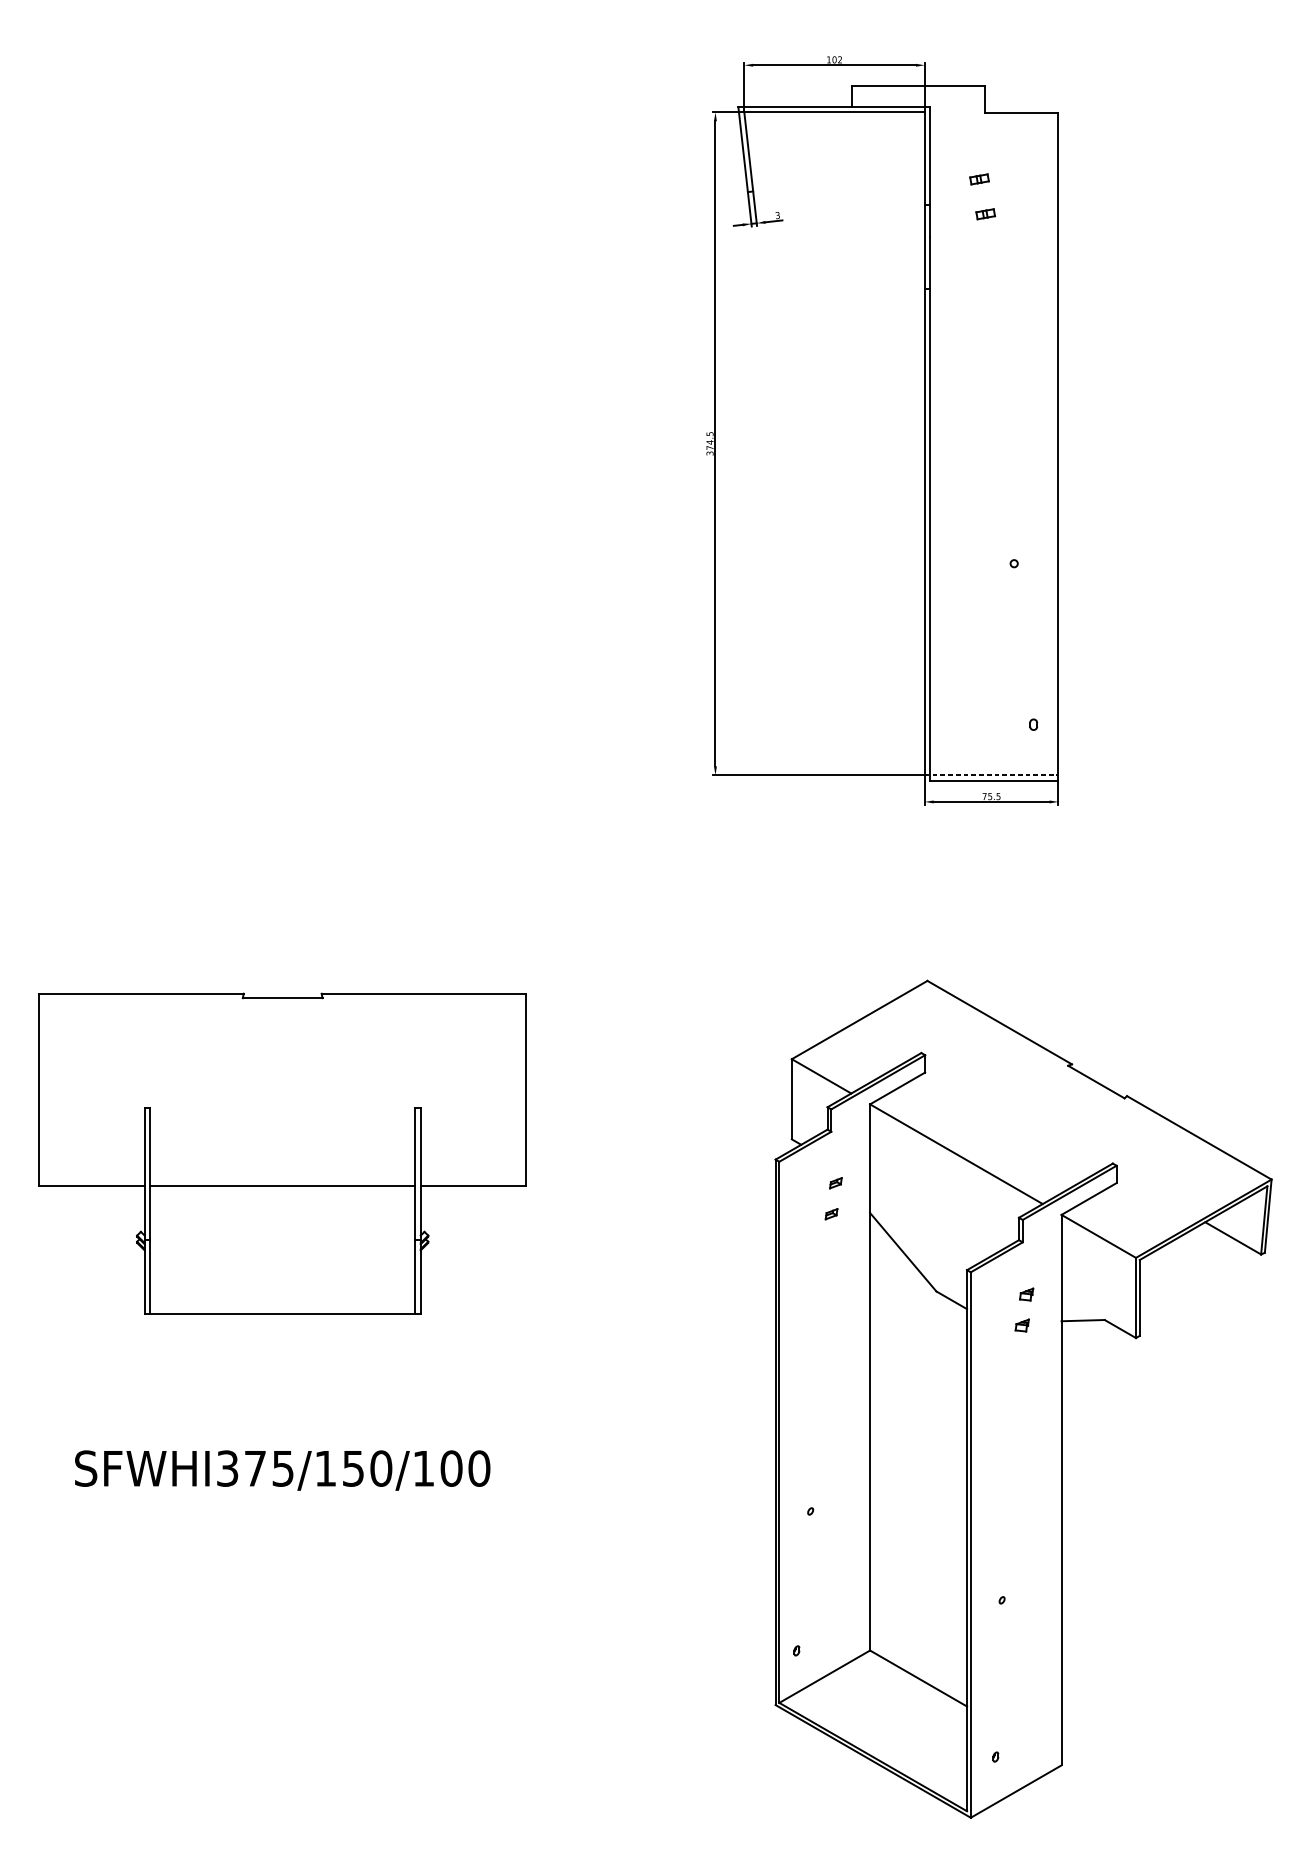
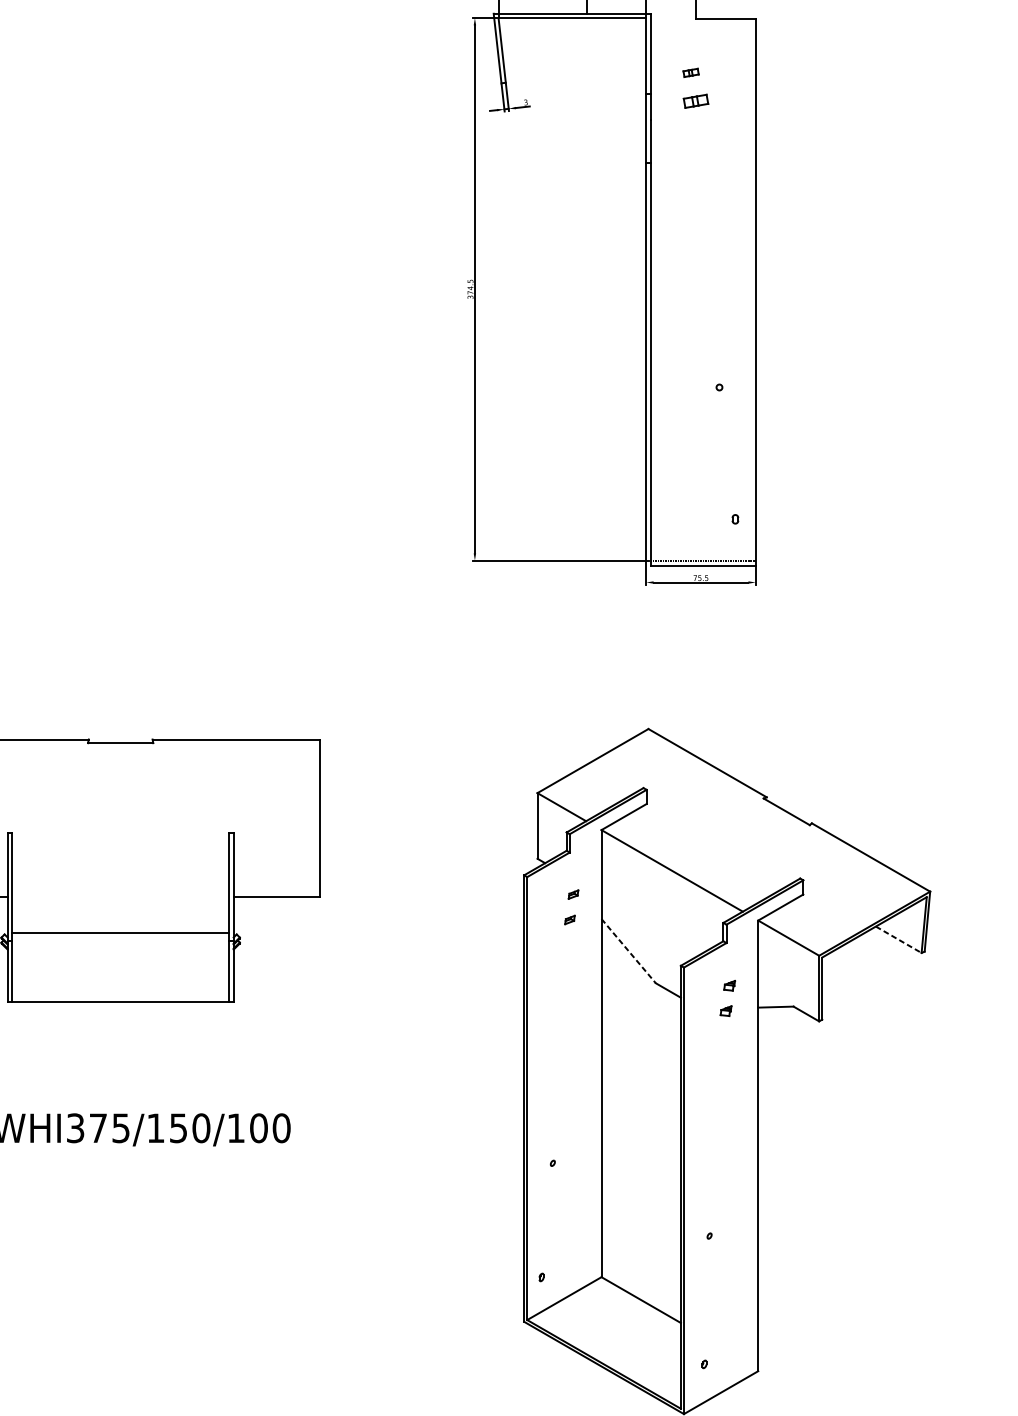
part: (985, 214) -> (695, 101), size x1.6
line: (282, 1185) -> (120, 933), moved
line: (1233, 1238) -> (899, 939), solid -> dashed
line: (903, 1252) -> (628, 951), solid -> dashed

